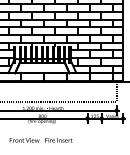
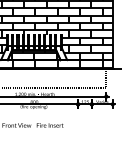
hatch: (42, 68) -> (34, 55), added

